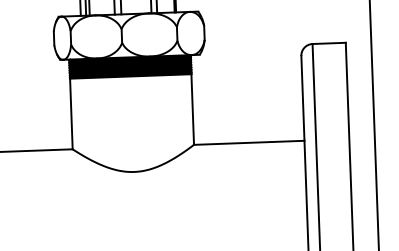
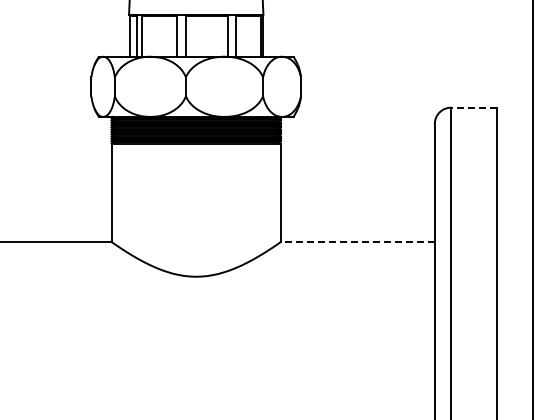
line: (328, 43) -> (473, 107), solid -> dashed
line: (249, 143) -> (357, 242), solid -> dashed

